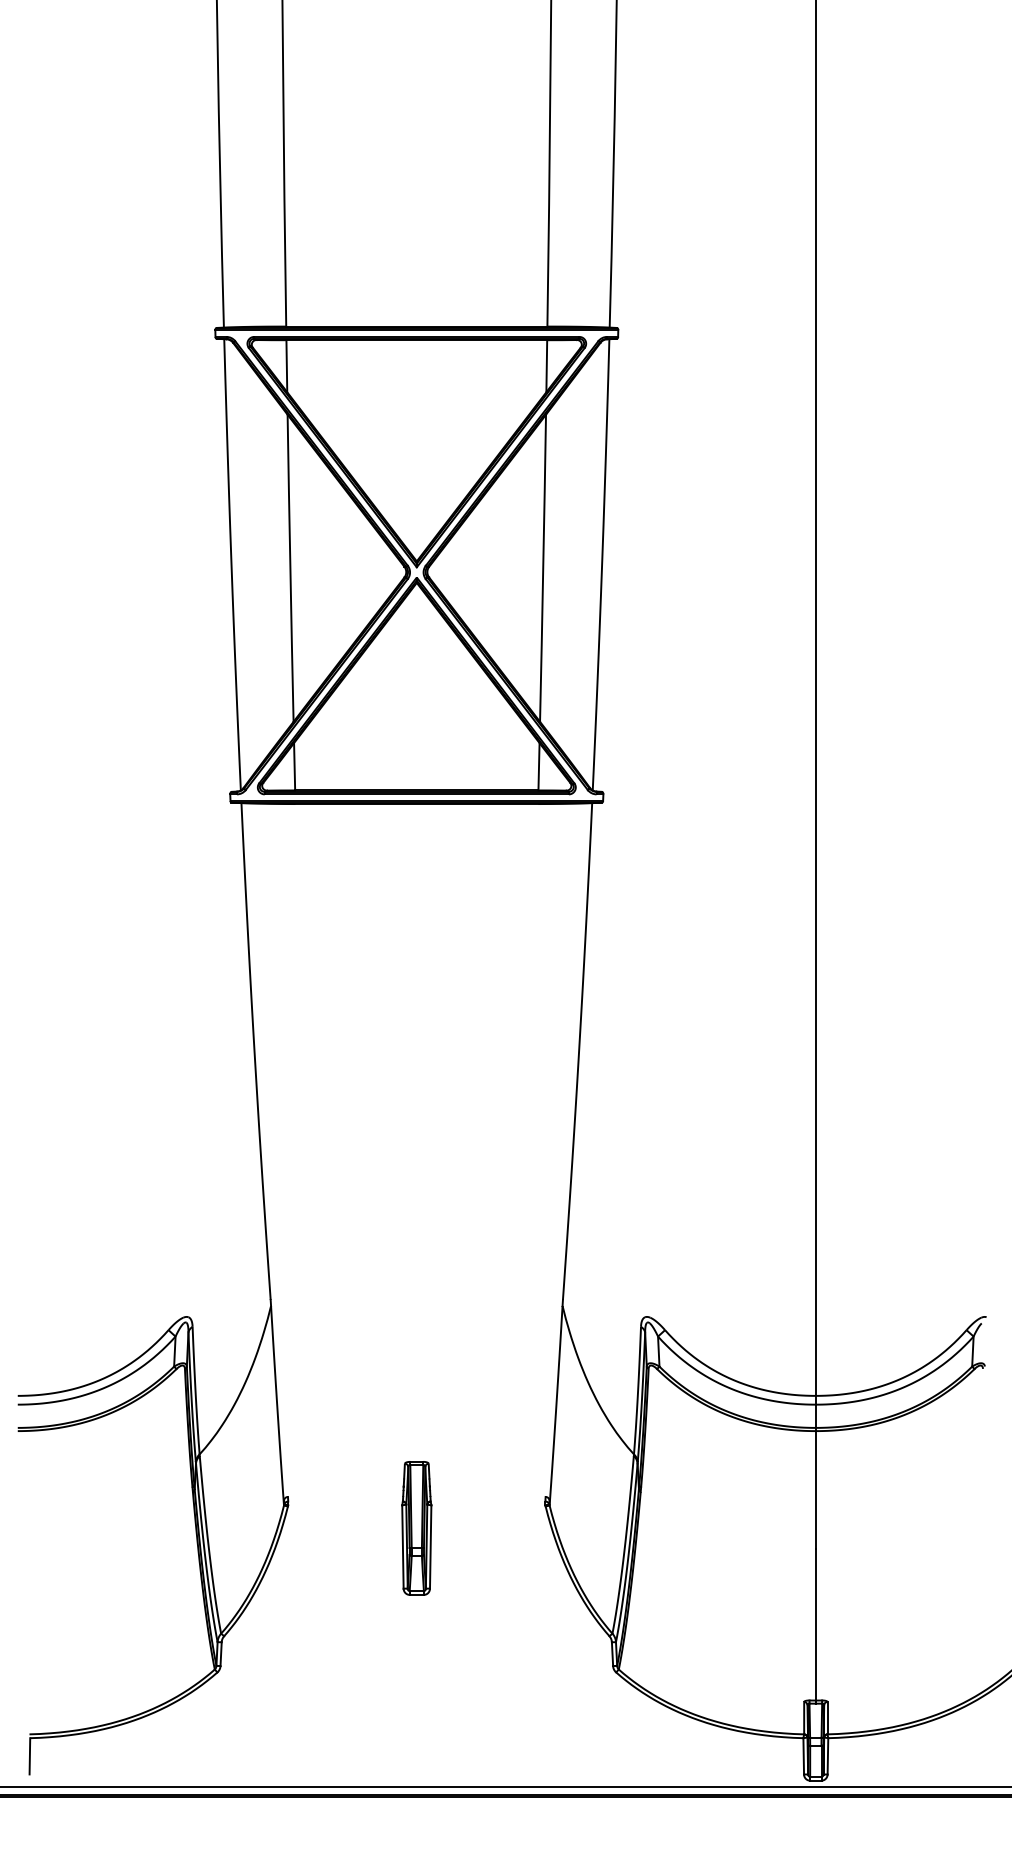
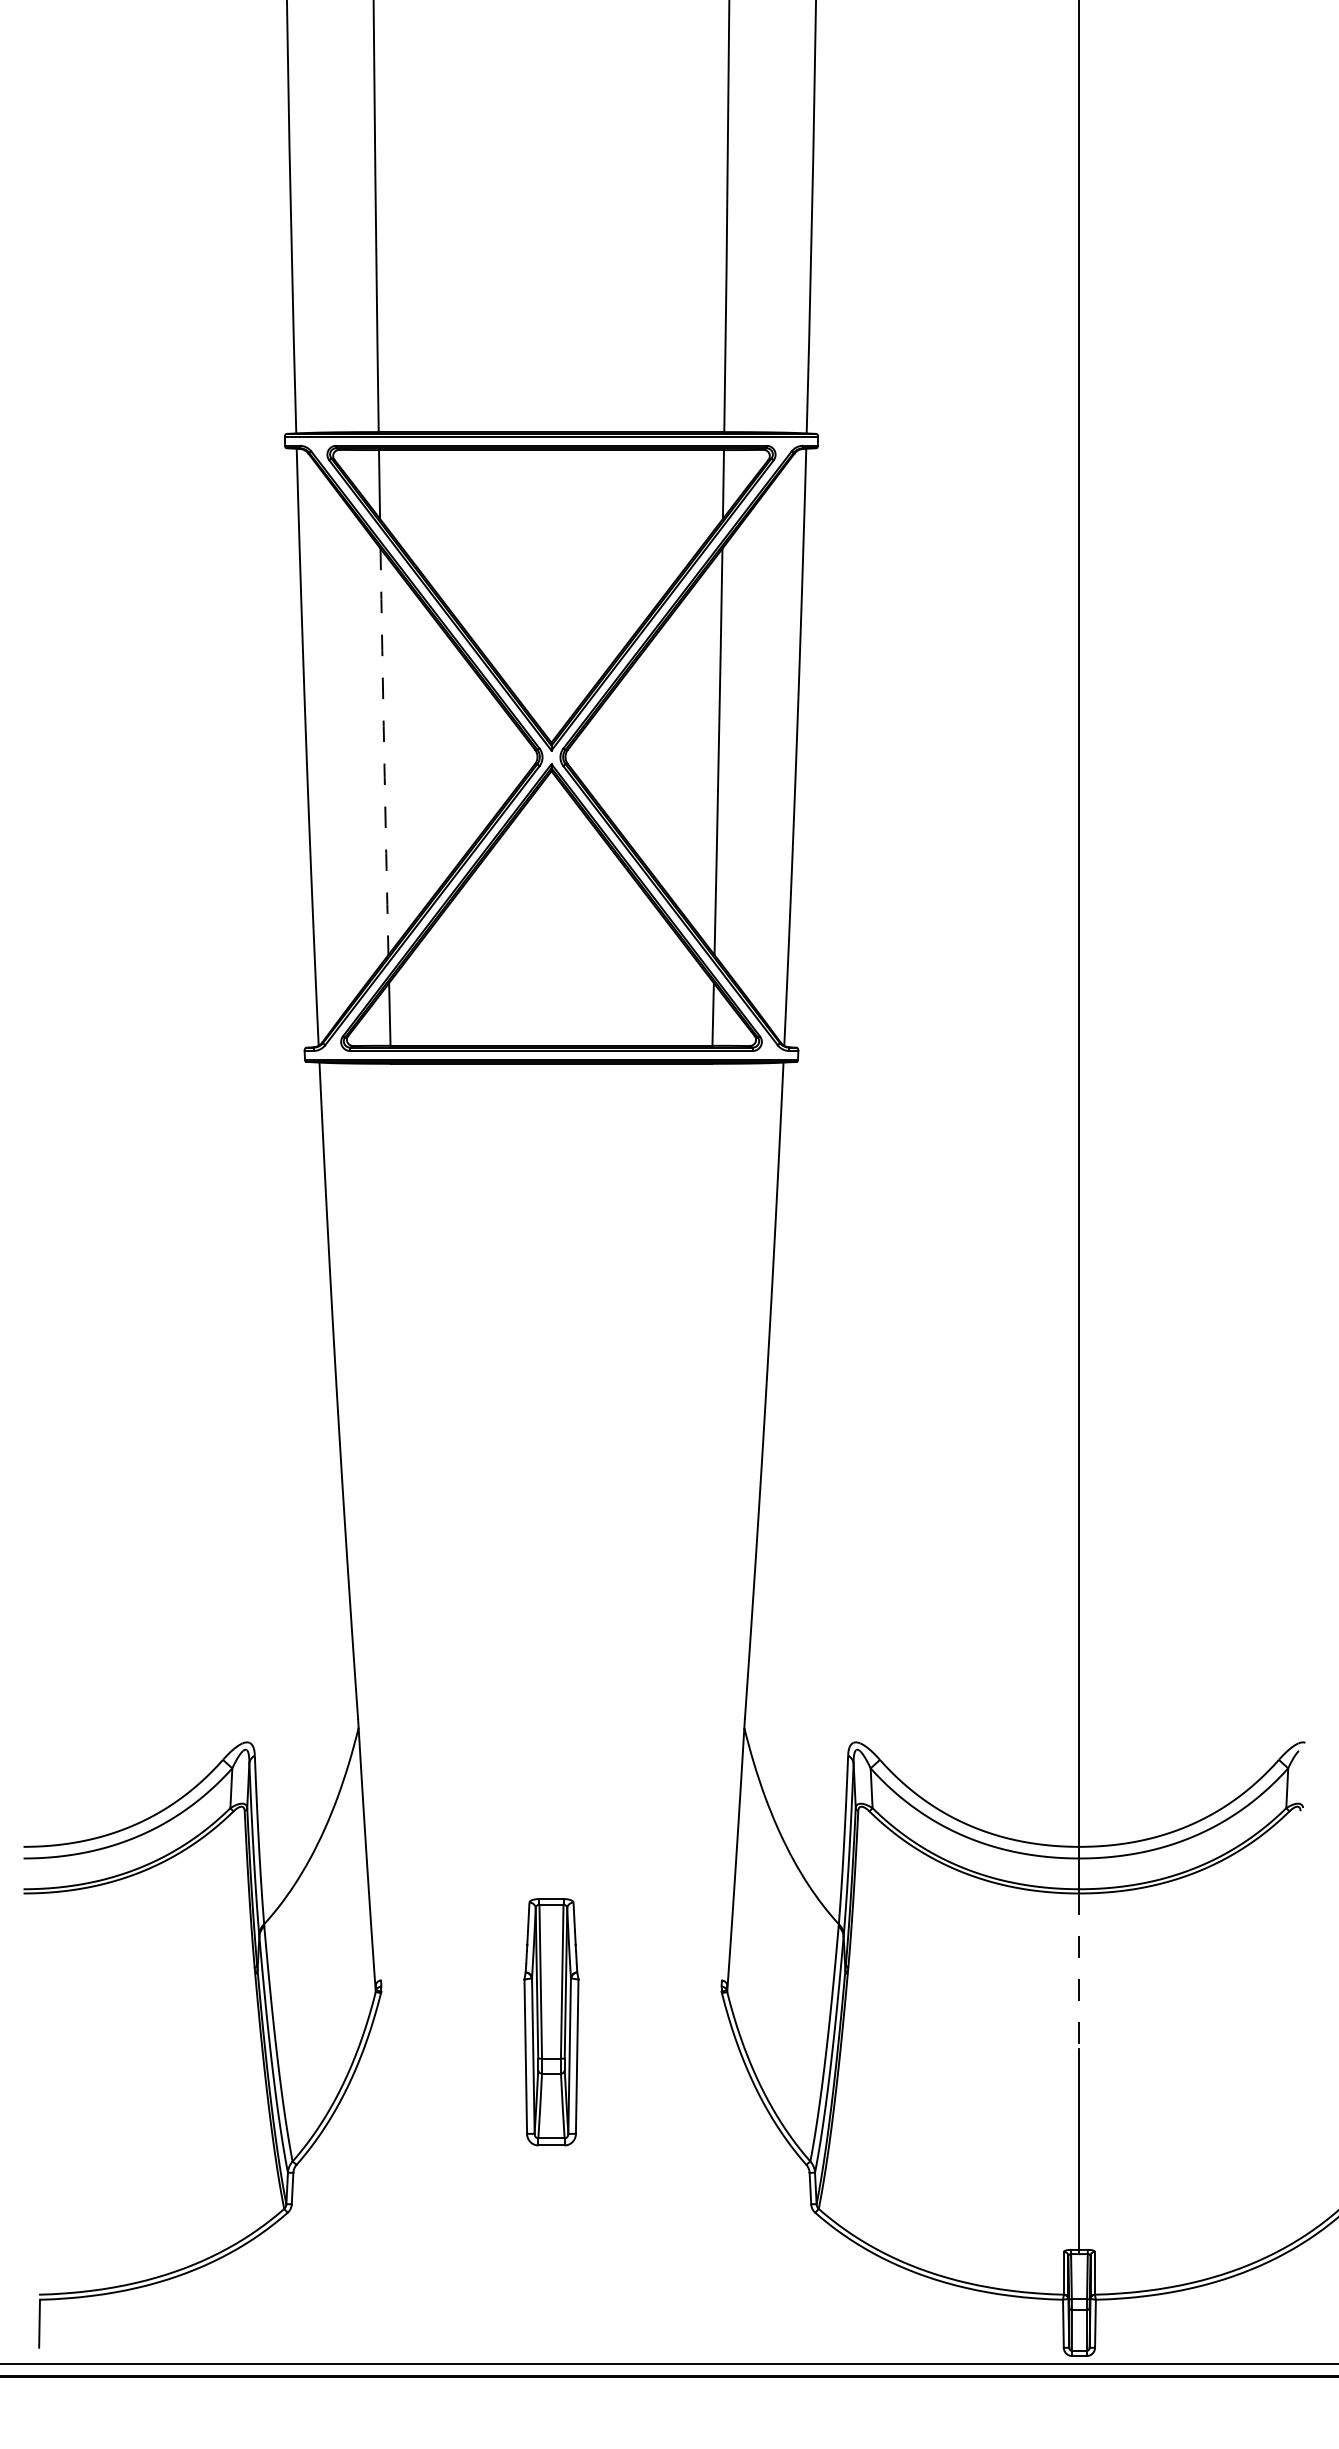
arc: (290, 568) -> (384, 751), solid -> dashed
line: (815, 1490) -> (1079, 1971), solid -> dashed
part: (416, 1527) -> (551, 2021), size x1.4

